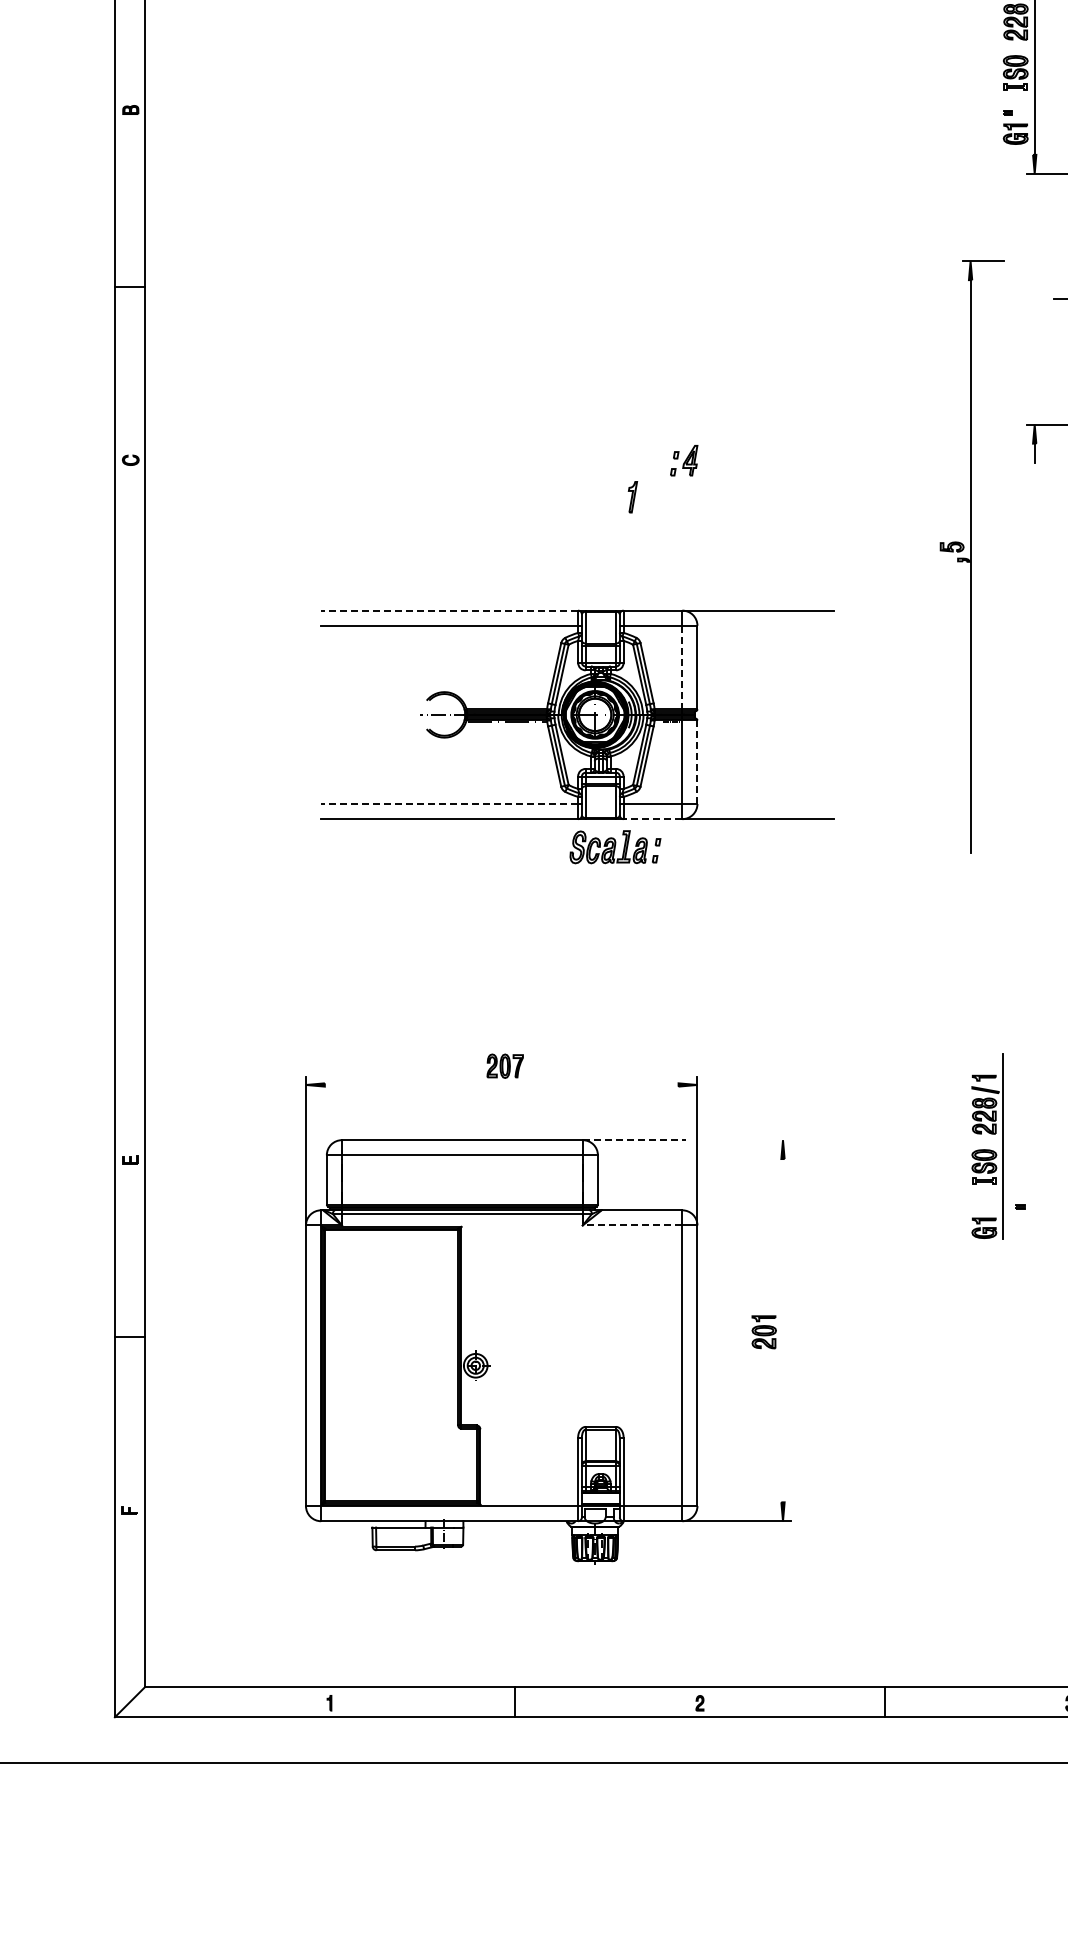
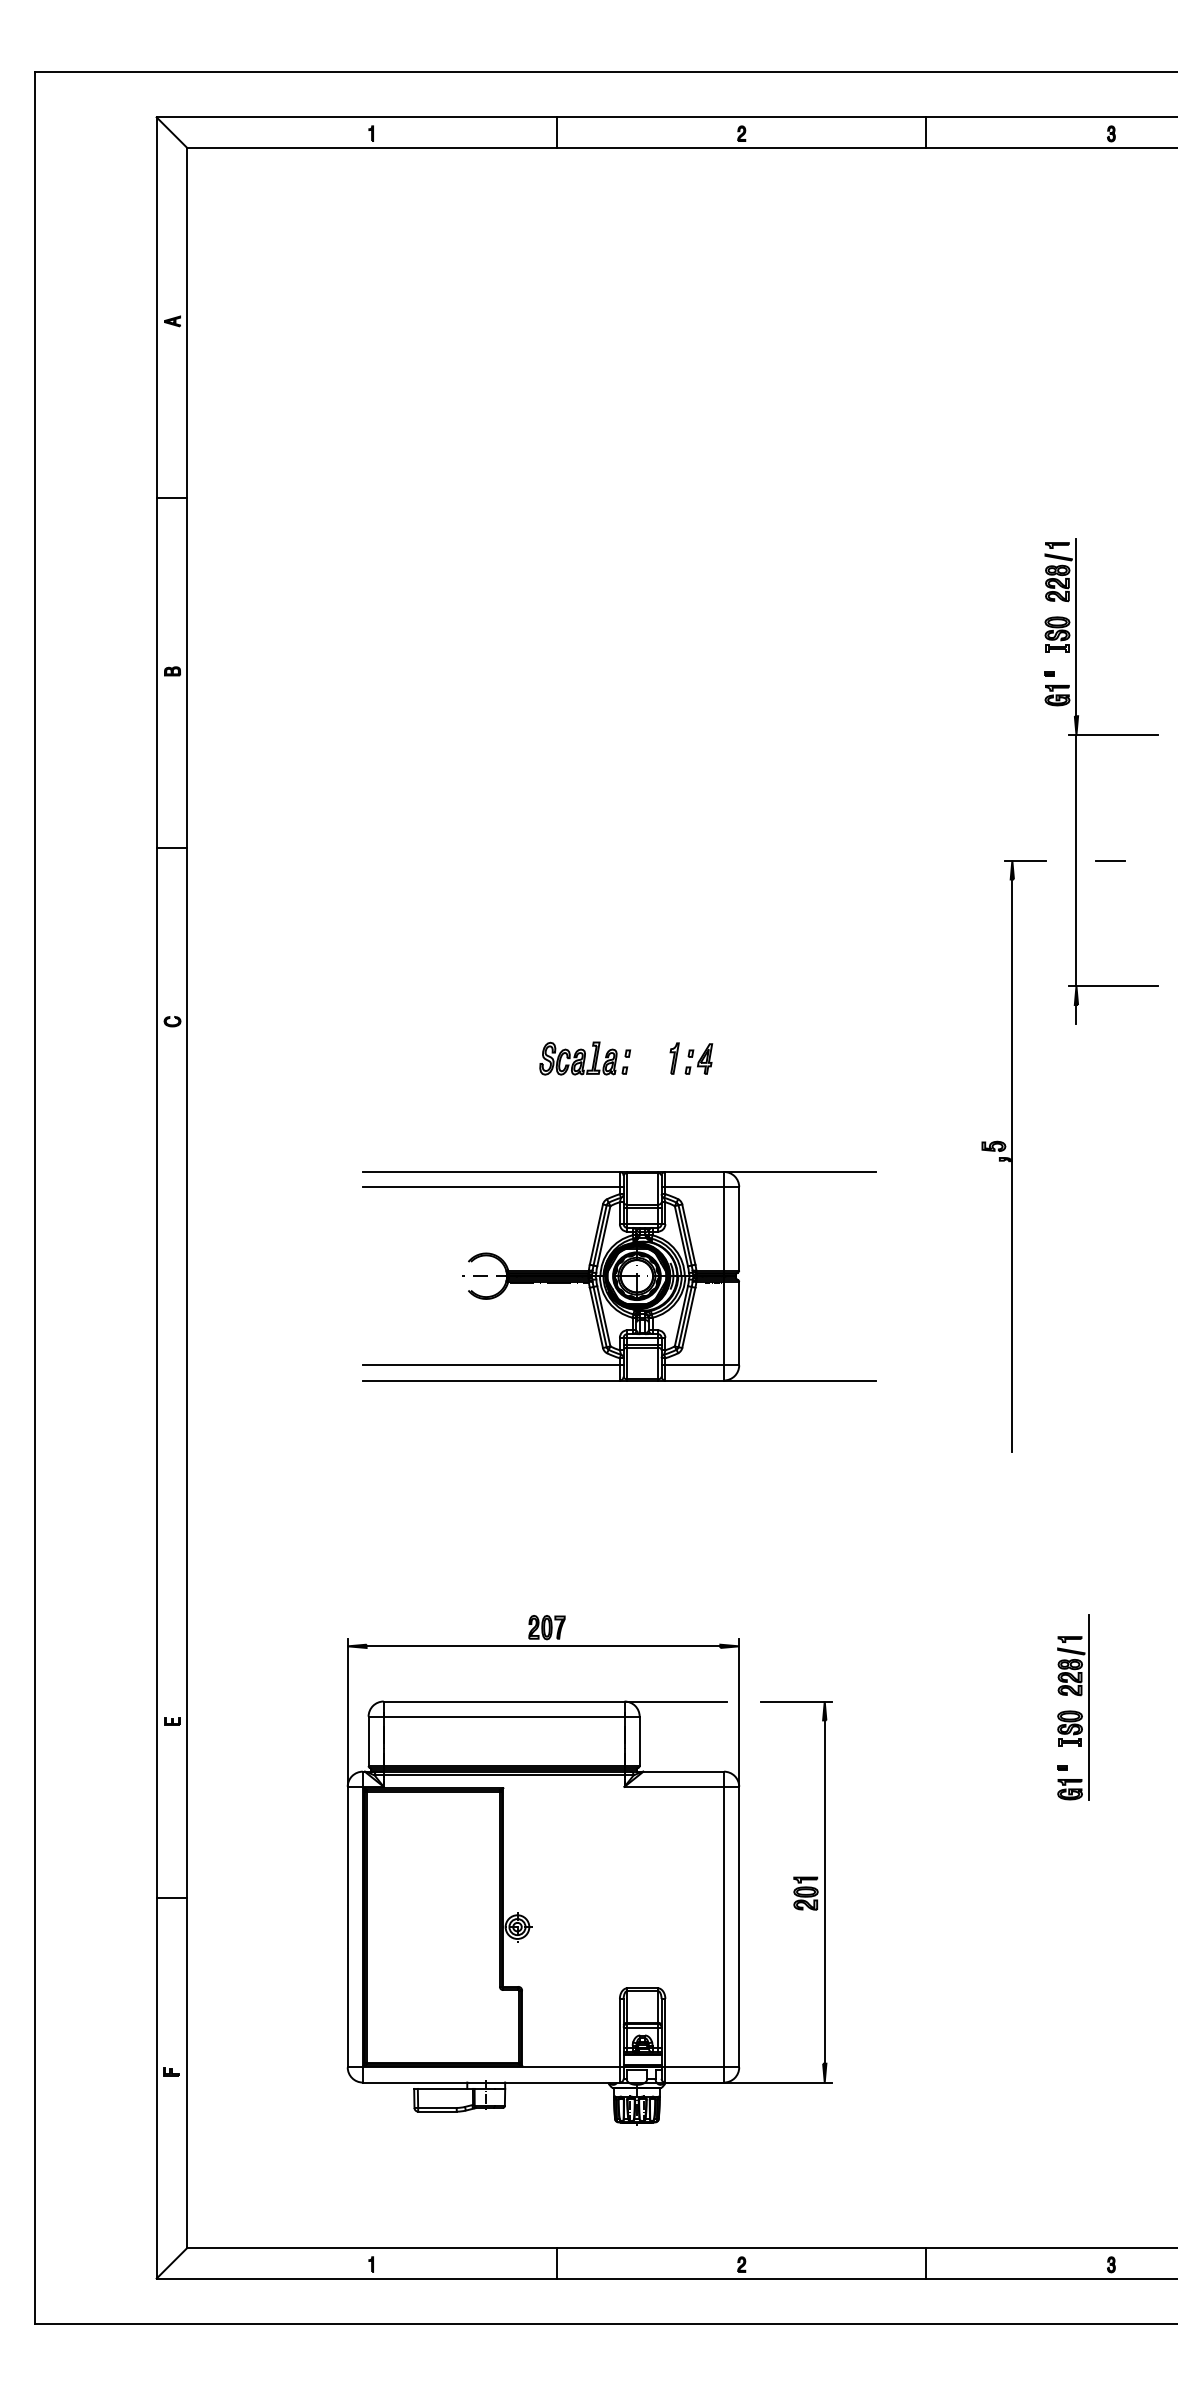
line: (1034, 299) -> (1076, 860), added
part: (683, 460) -> (698, 1058), moved
part: (971, 557) -> (1013, 1156), moved
line: (448, 610) -> (490, 1171), dashed -> solid
line: (682, 667) -> (724, 1228), dashed -> solid
line: (697, 762) -> (739, 1323), dashed -> solid
line: (448, 804) -> (490, 1365), dashed -> solid
line: (652, 819) -> (694, 1380), dashed -> solid
part: (615, 847) -> (585, 1058), moved
line: (501, 1085) -> (543, 1646), added
line: (634, 1140) -> (676, 1701), dashed -> solid
line: (754, 1140) -> (796, 1701), added
part: (987, 1146) -> (1073, 1707), moved
line: (632, 1225) -> (674, 1786), dashed -> solid
line: (782, 1330) -> (824, 1891), added

